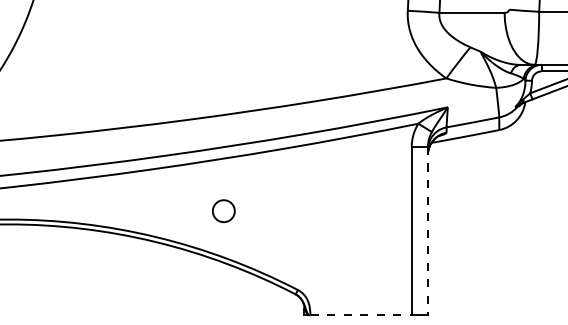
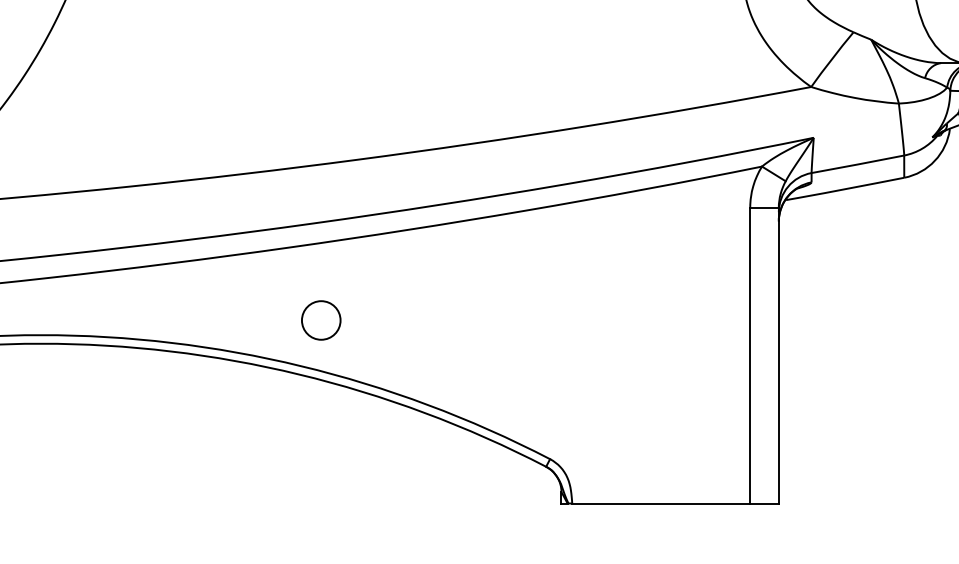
circle: (223, 211) -> (320, 320), moved
line: (427, 231) -> (777, 356), dashed -> solid
line: (361, 315) -> (661, 503), dashed -> solid

